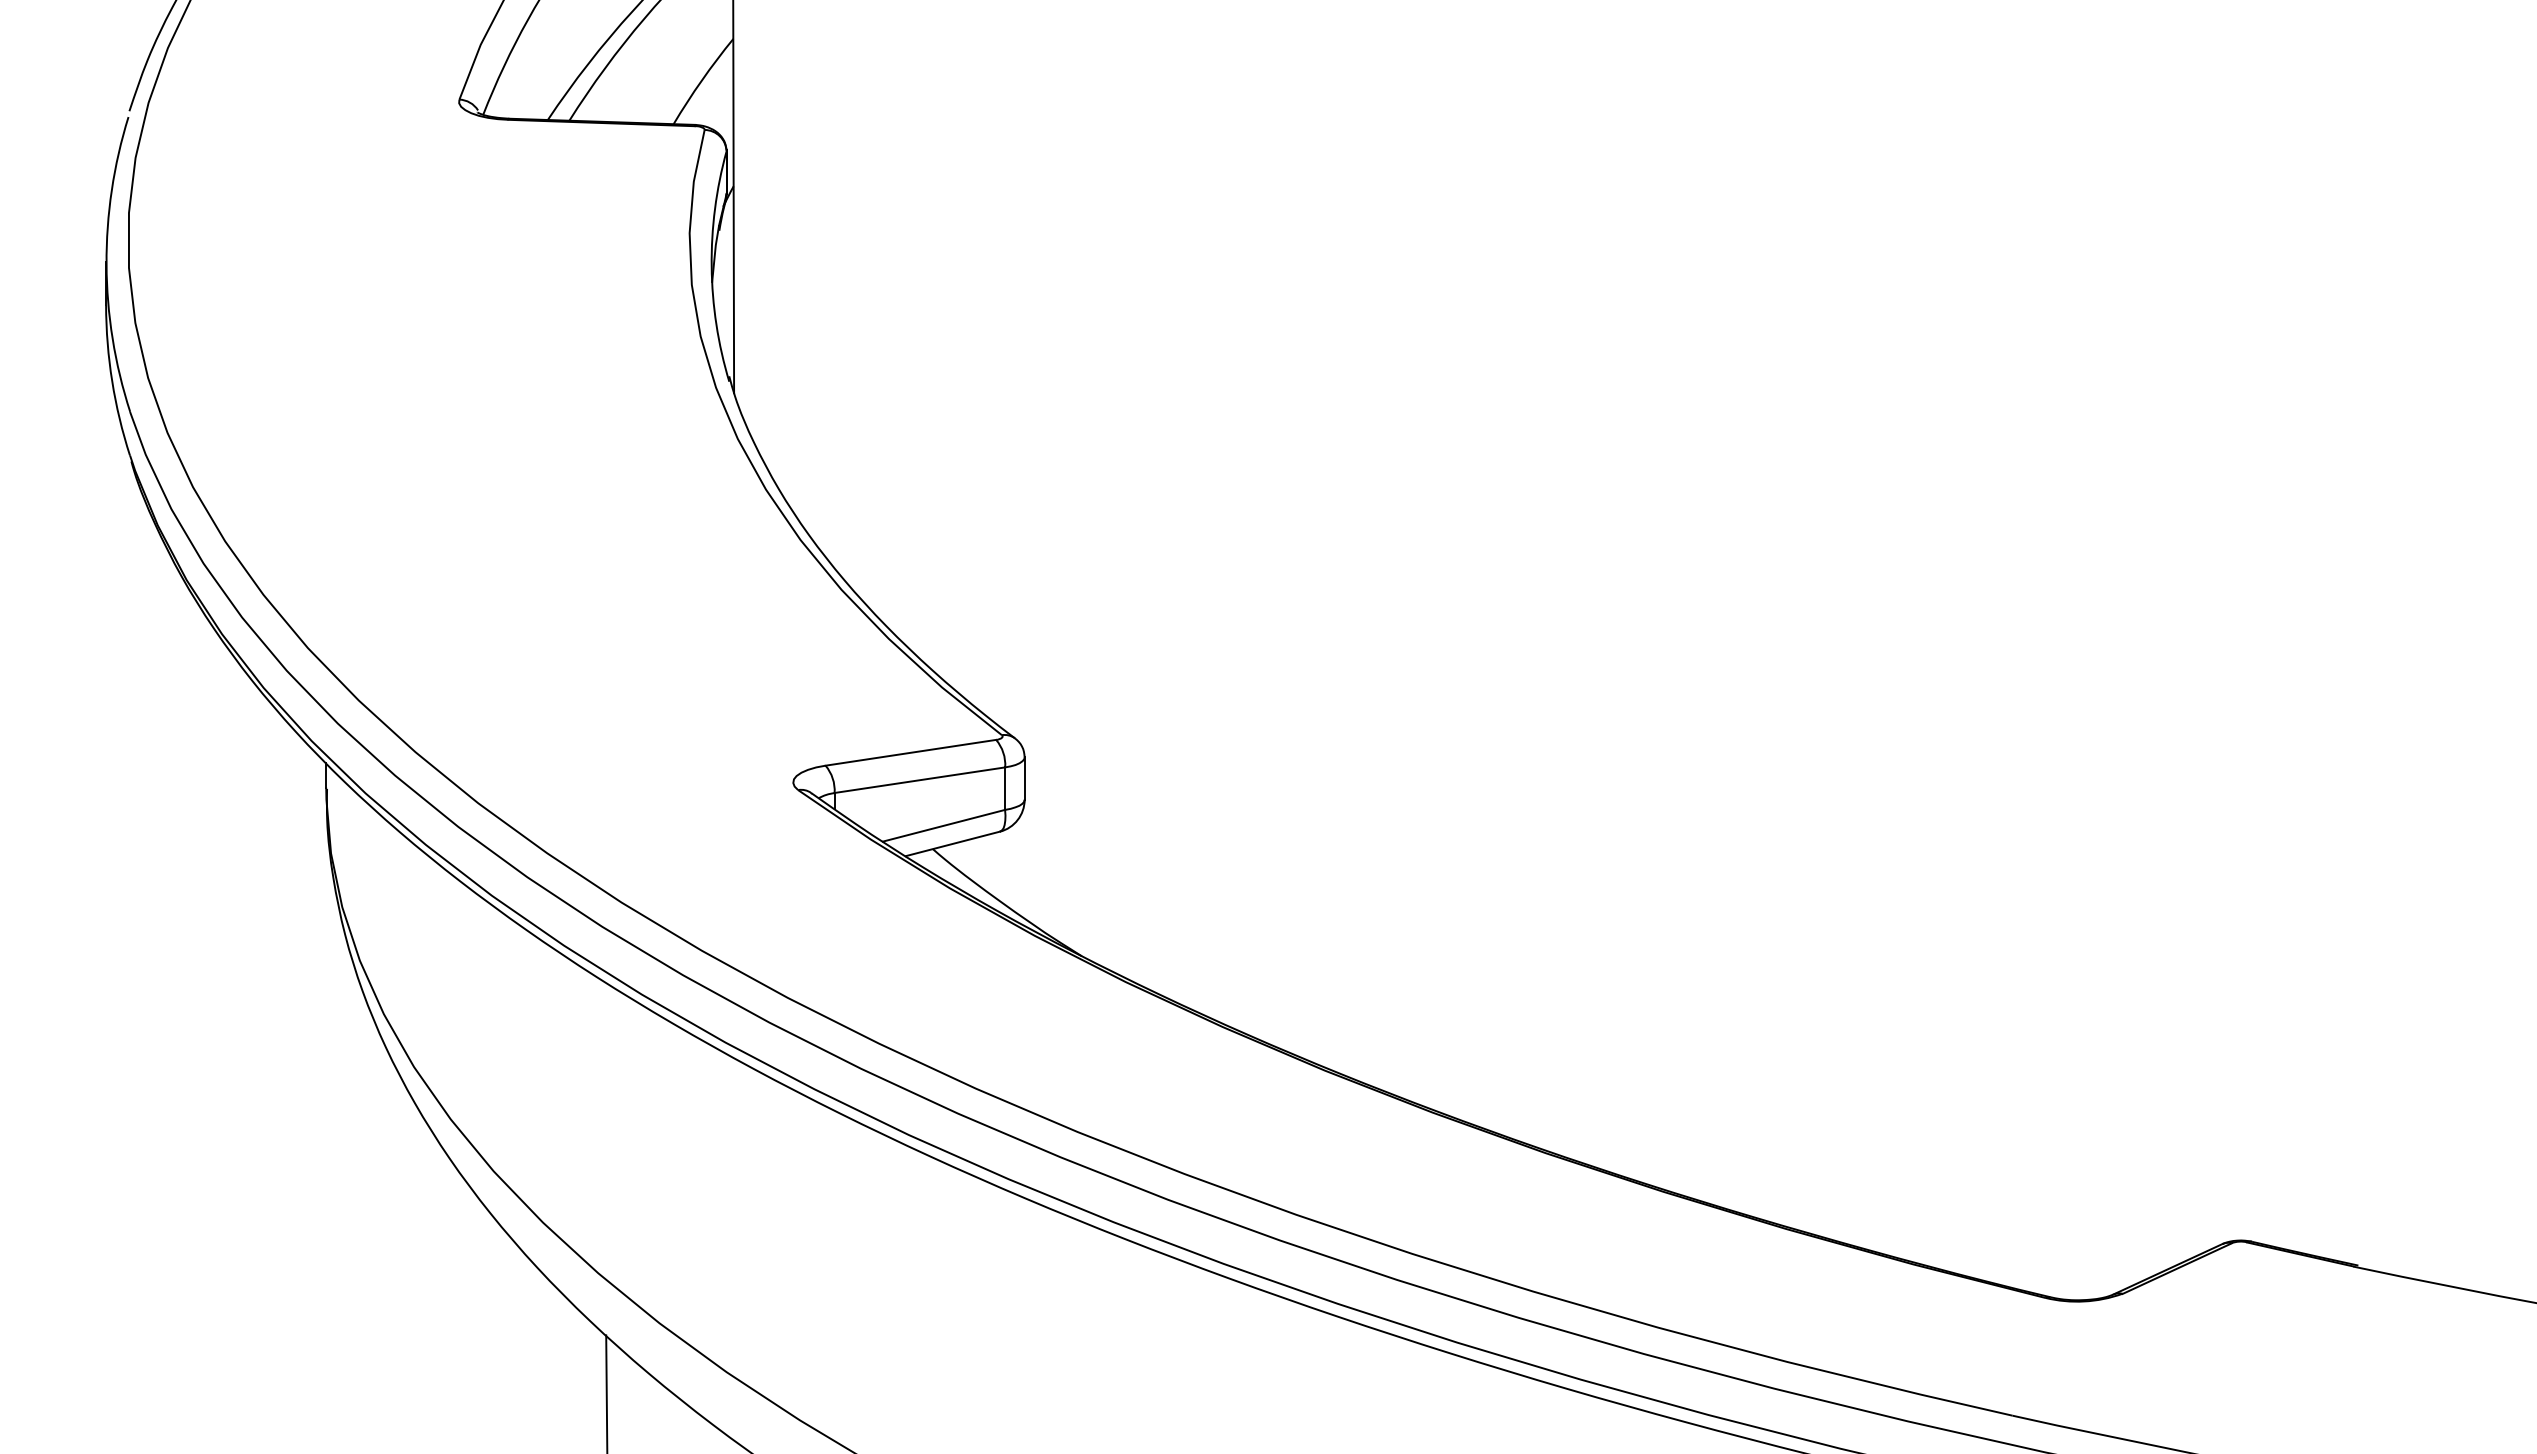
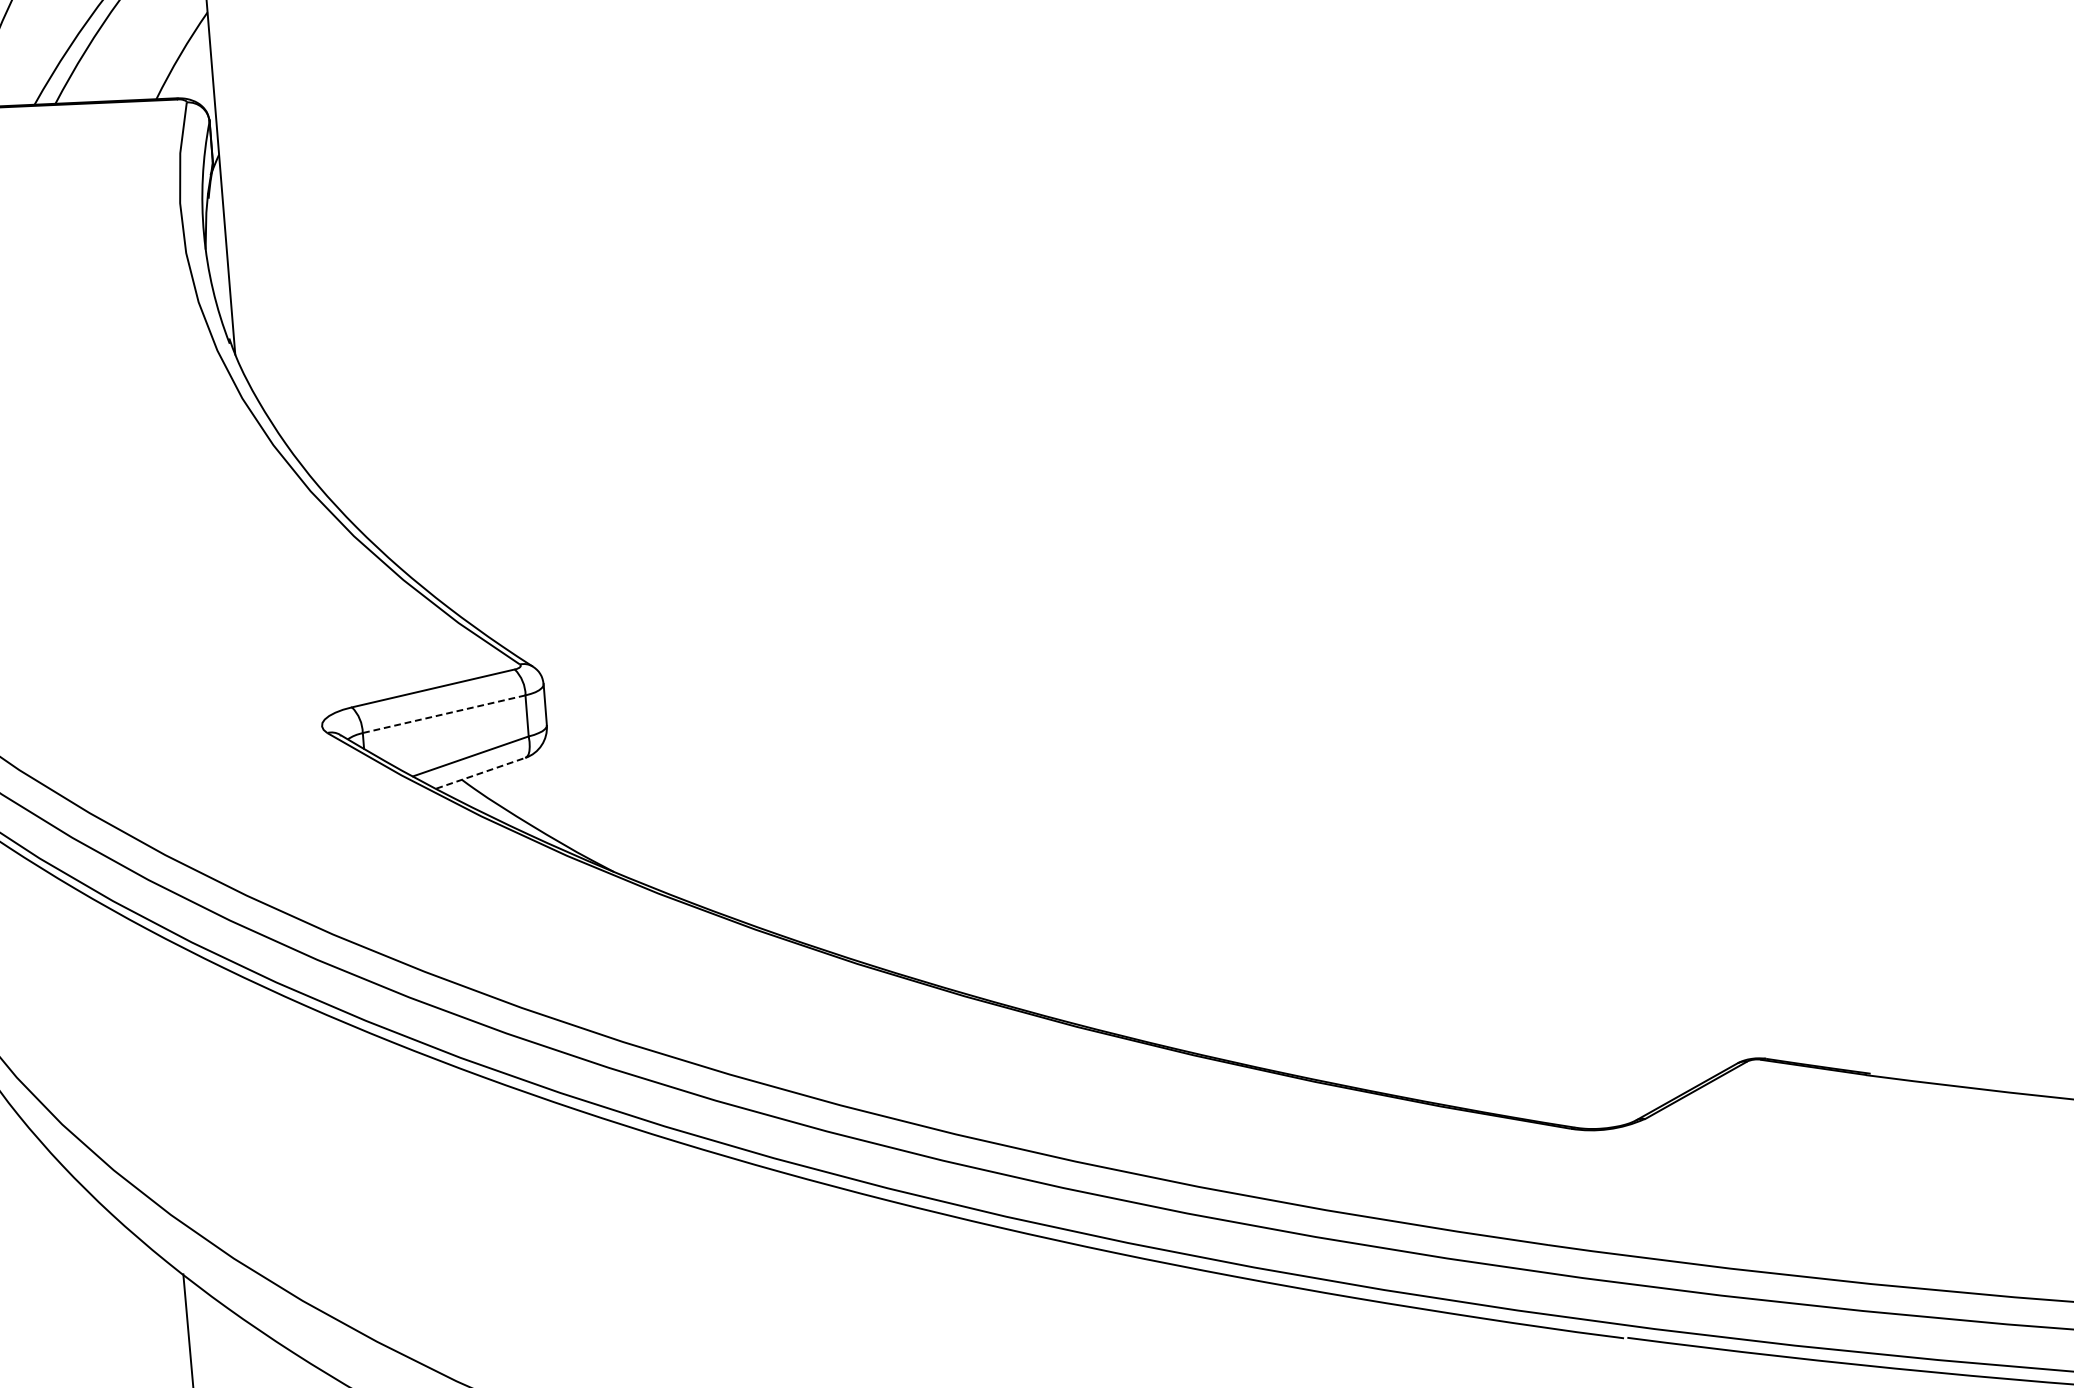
line: (919, 780) -> (443, 714), solid -> dashed
line: (952, 843) -> (480, 772), solid -> dashed

